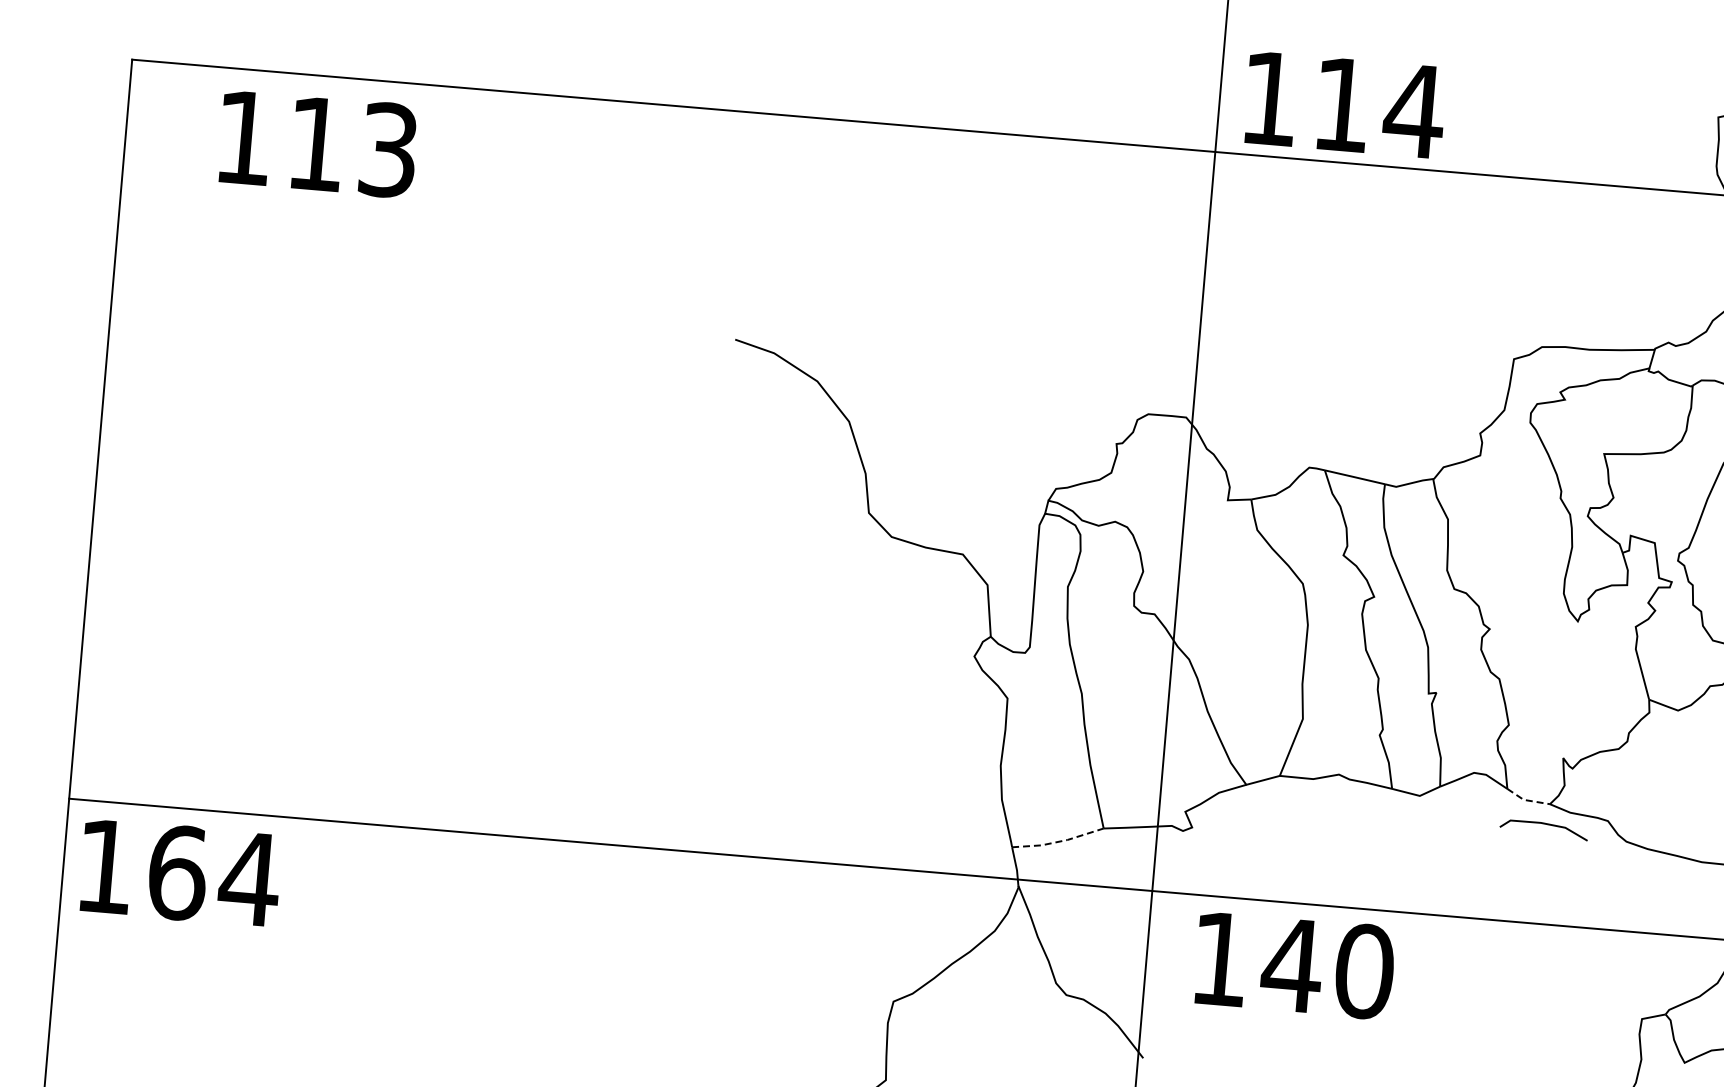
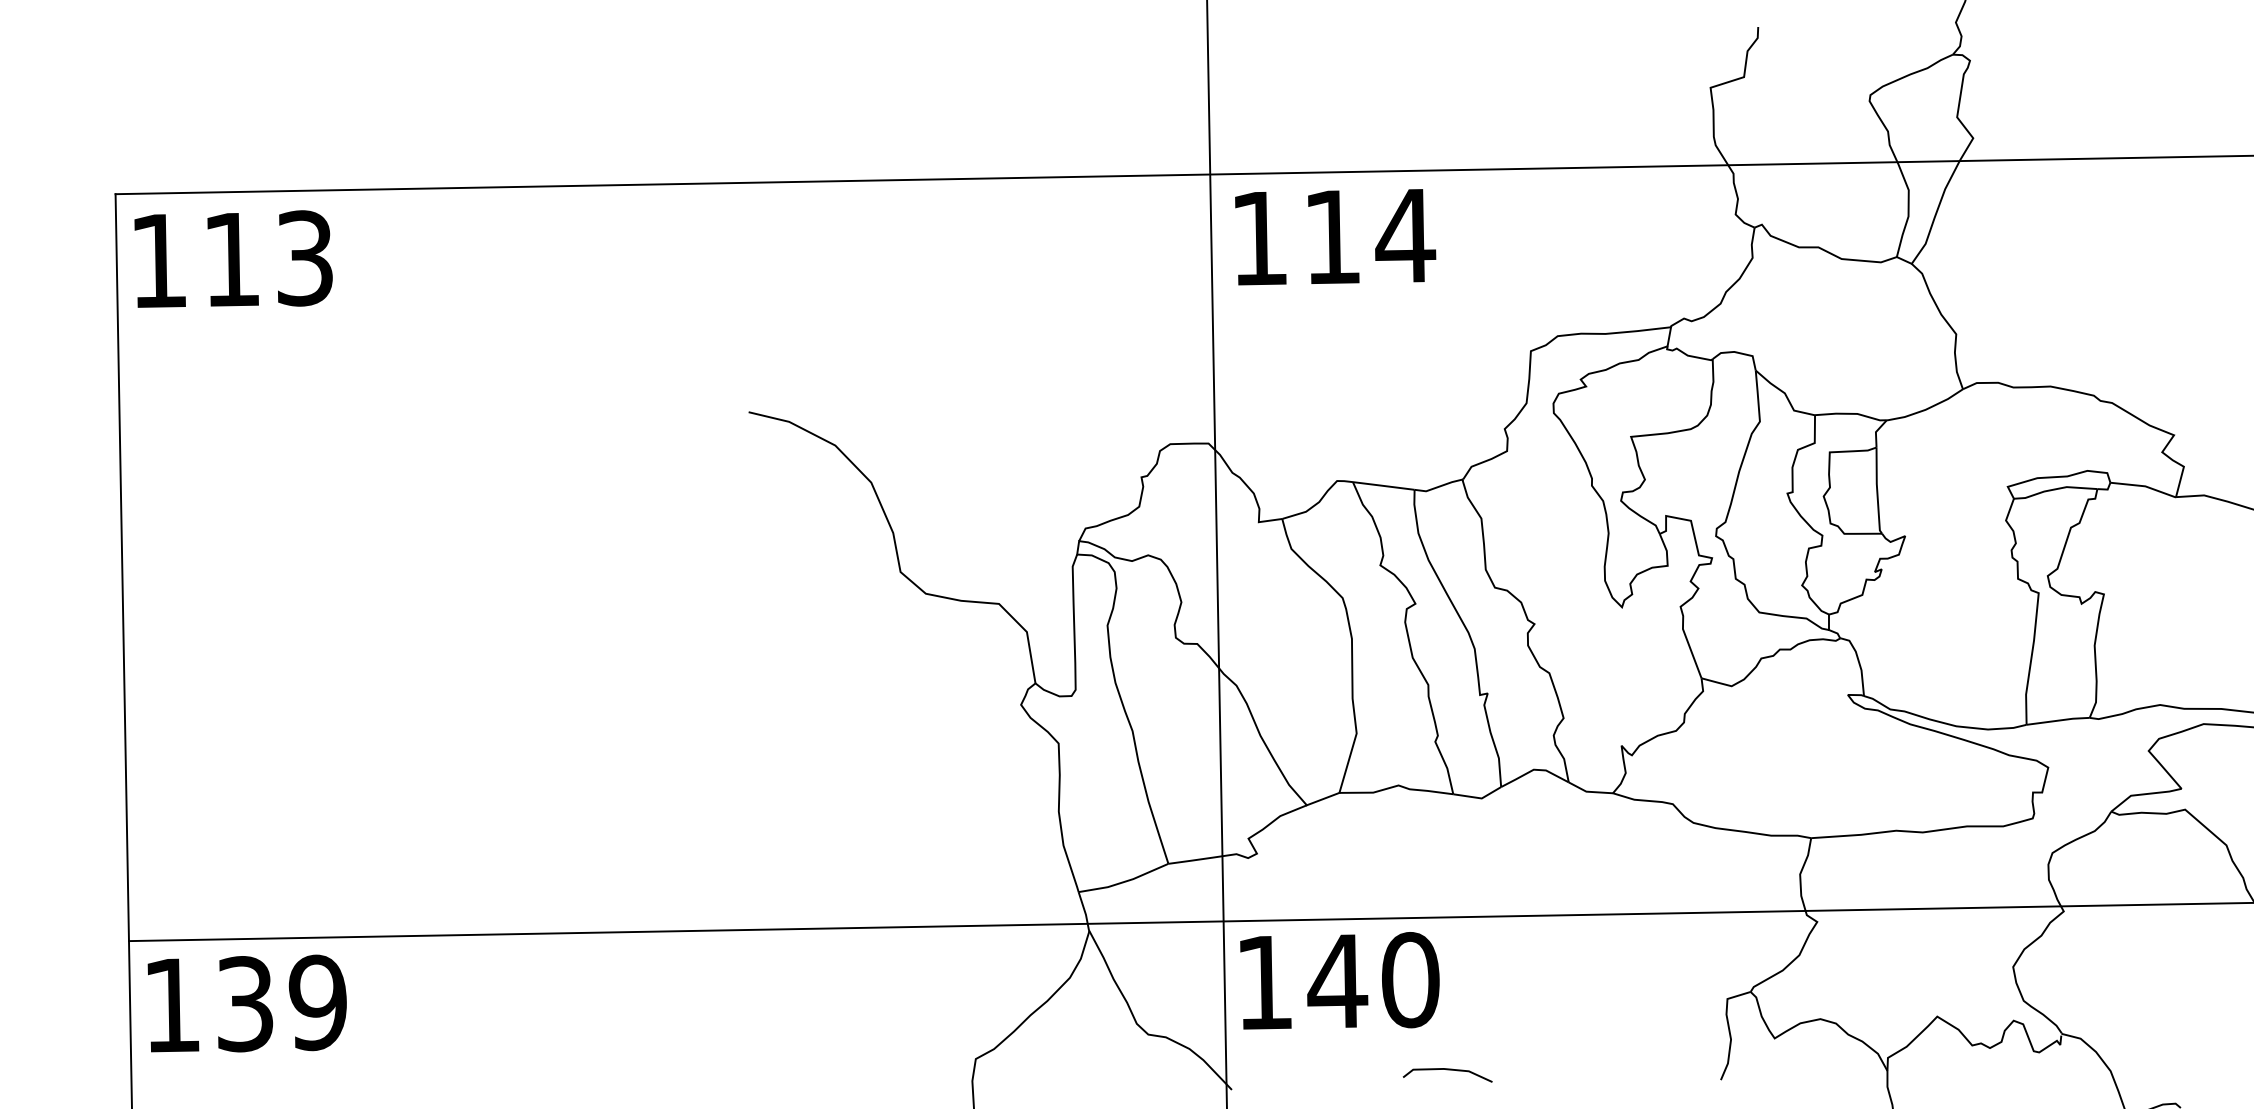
text: (1345, 105) -> (1335, 237), moved
text: (318, 143) -> (233, 258), moved
line: (1526, 800) -> (1589, 791), dashed -> solid
line: (1544, 824) -> (1447, 1070), moved
line: (1058, 841) -> (1124, 881), dashed -> solid
text: (214, 876) -> (282, 1003), 164 -> 139
text: (1294, 964) -> (1339, 980), moved

